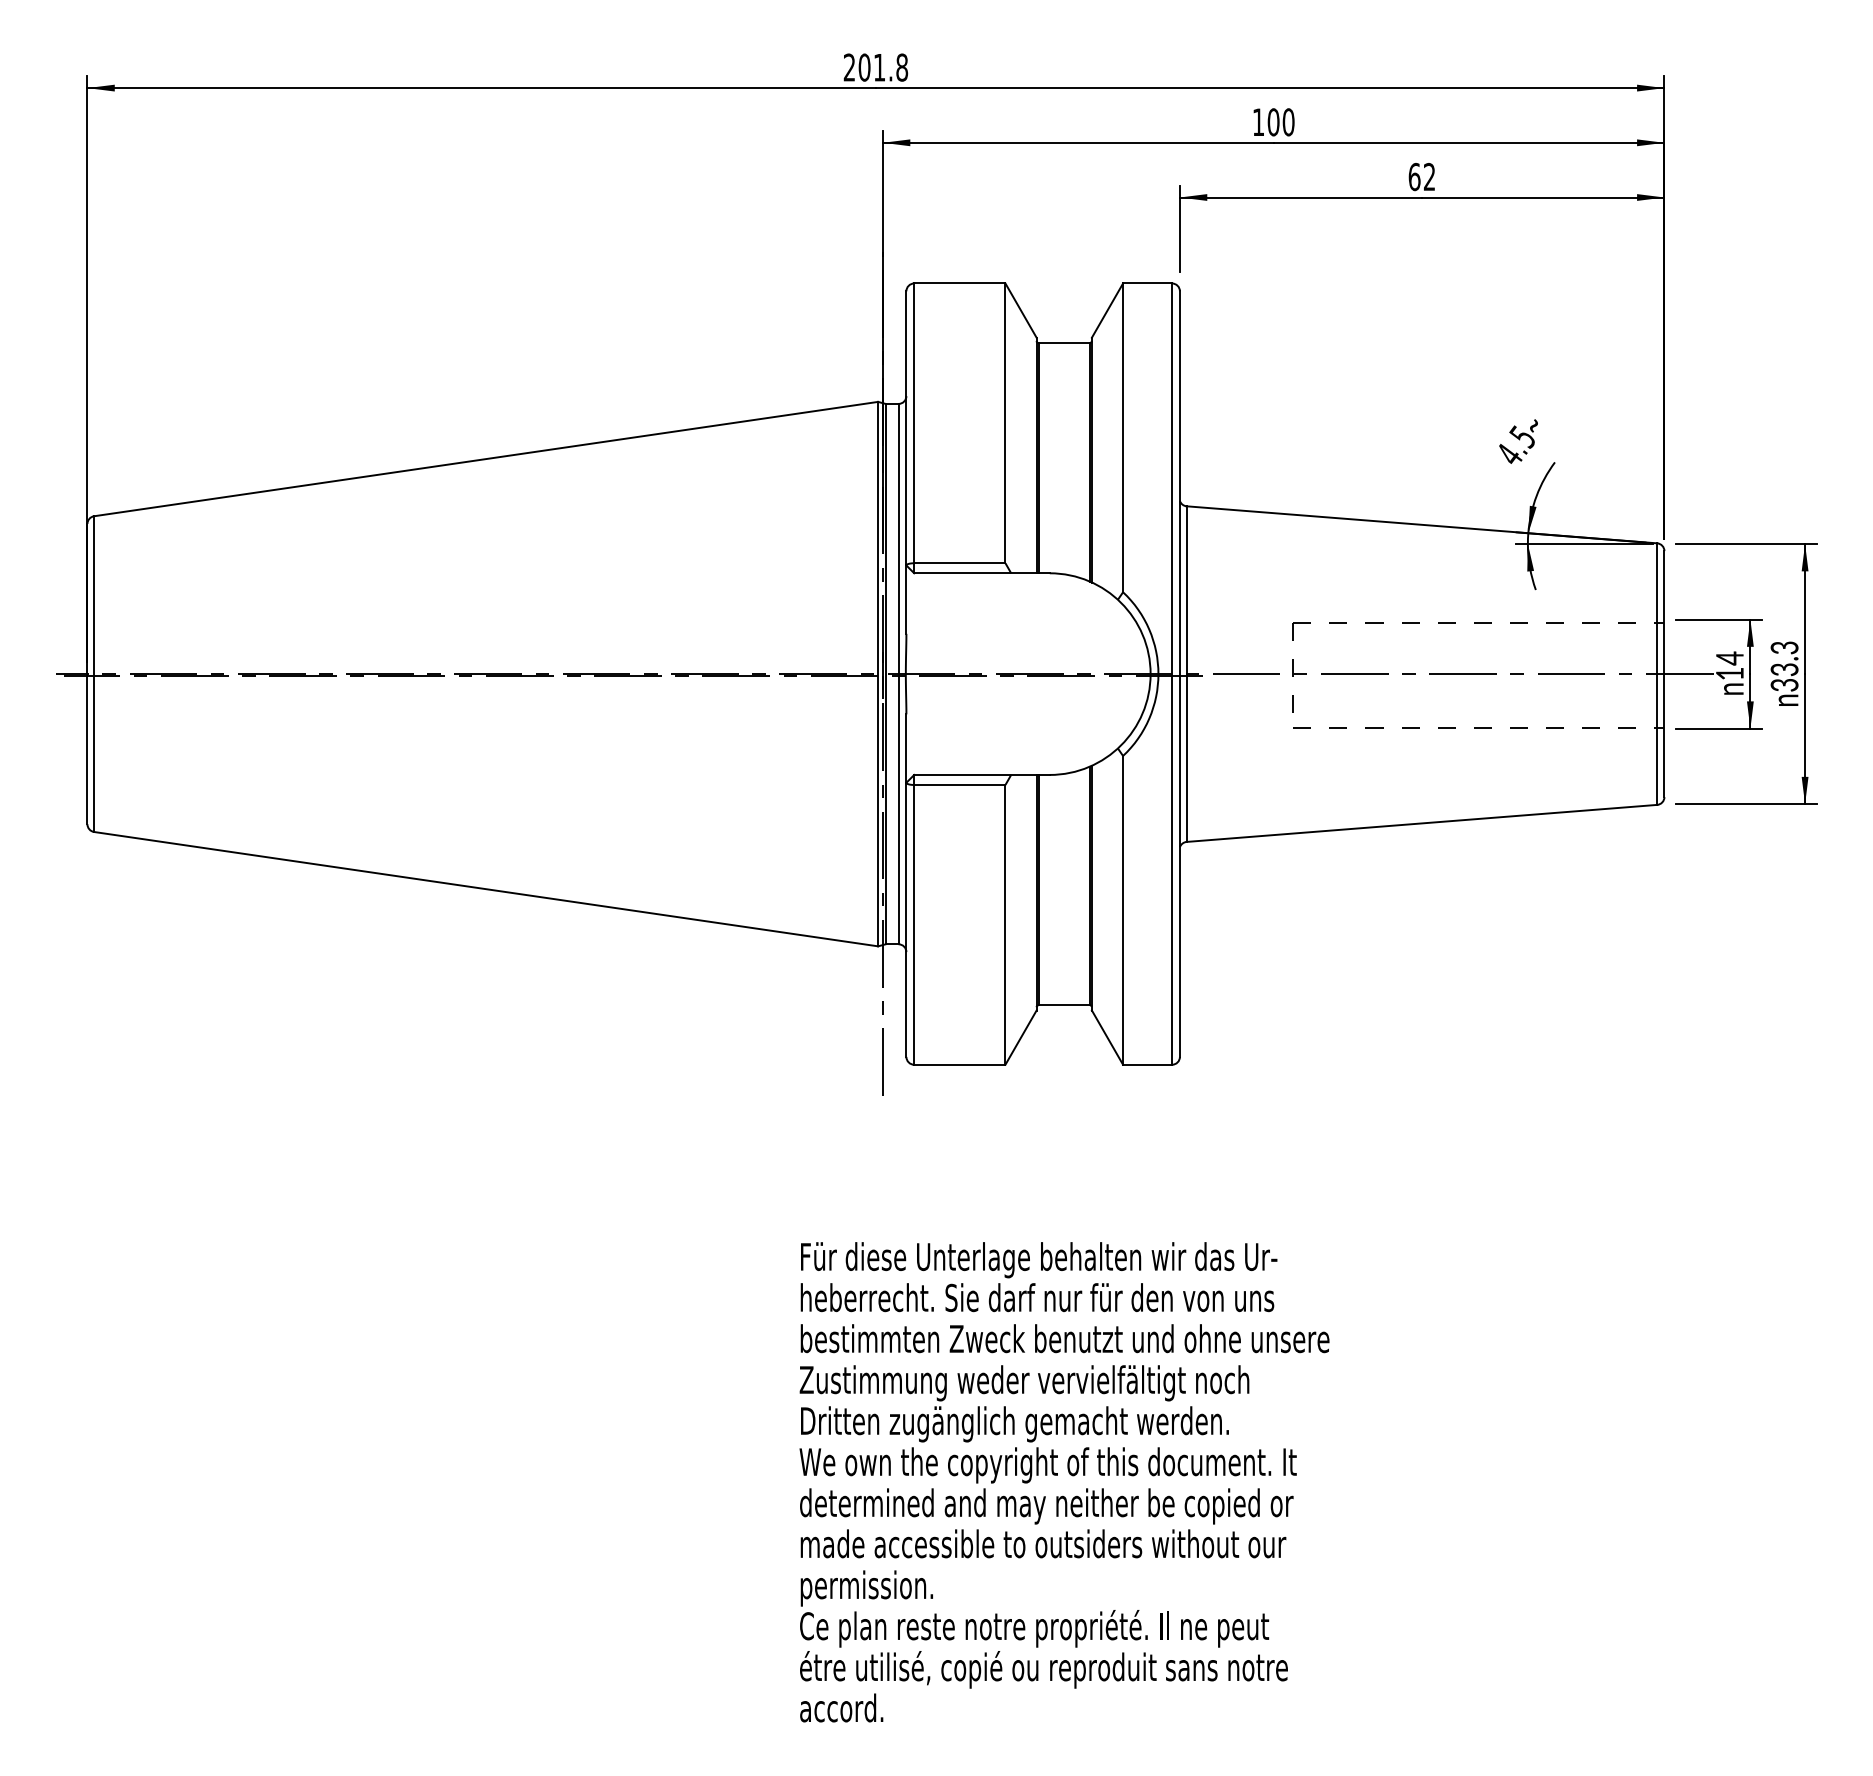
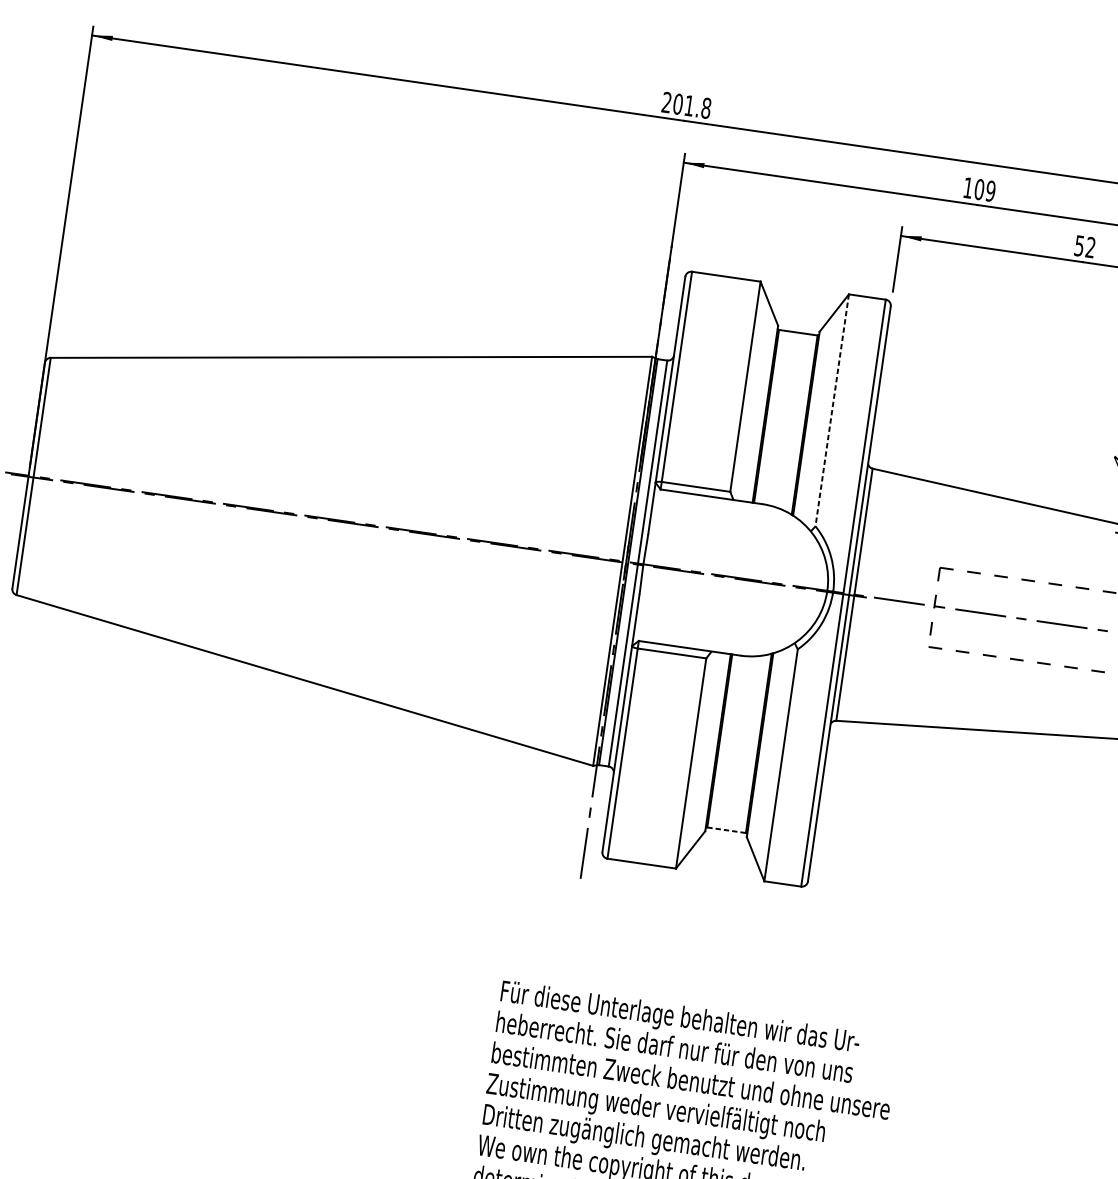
text: (1288, 122) -> (990, 191), 100 -> 109
text: (1414, 177) -> (1079, 246), 62 -> 52
line: (1123, 438) -> (832, 410), solid -> dashed
line: (1064, 1005) -> (726, 830), solid -> dashed

